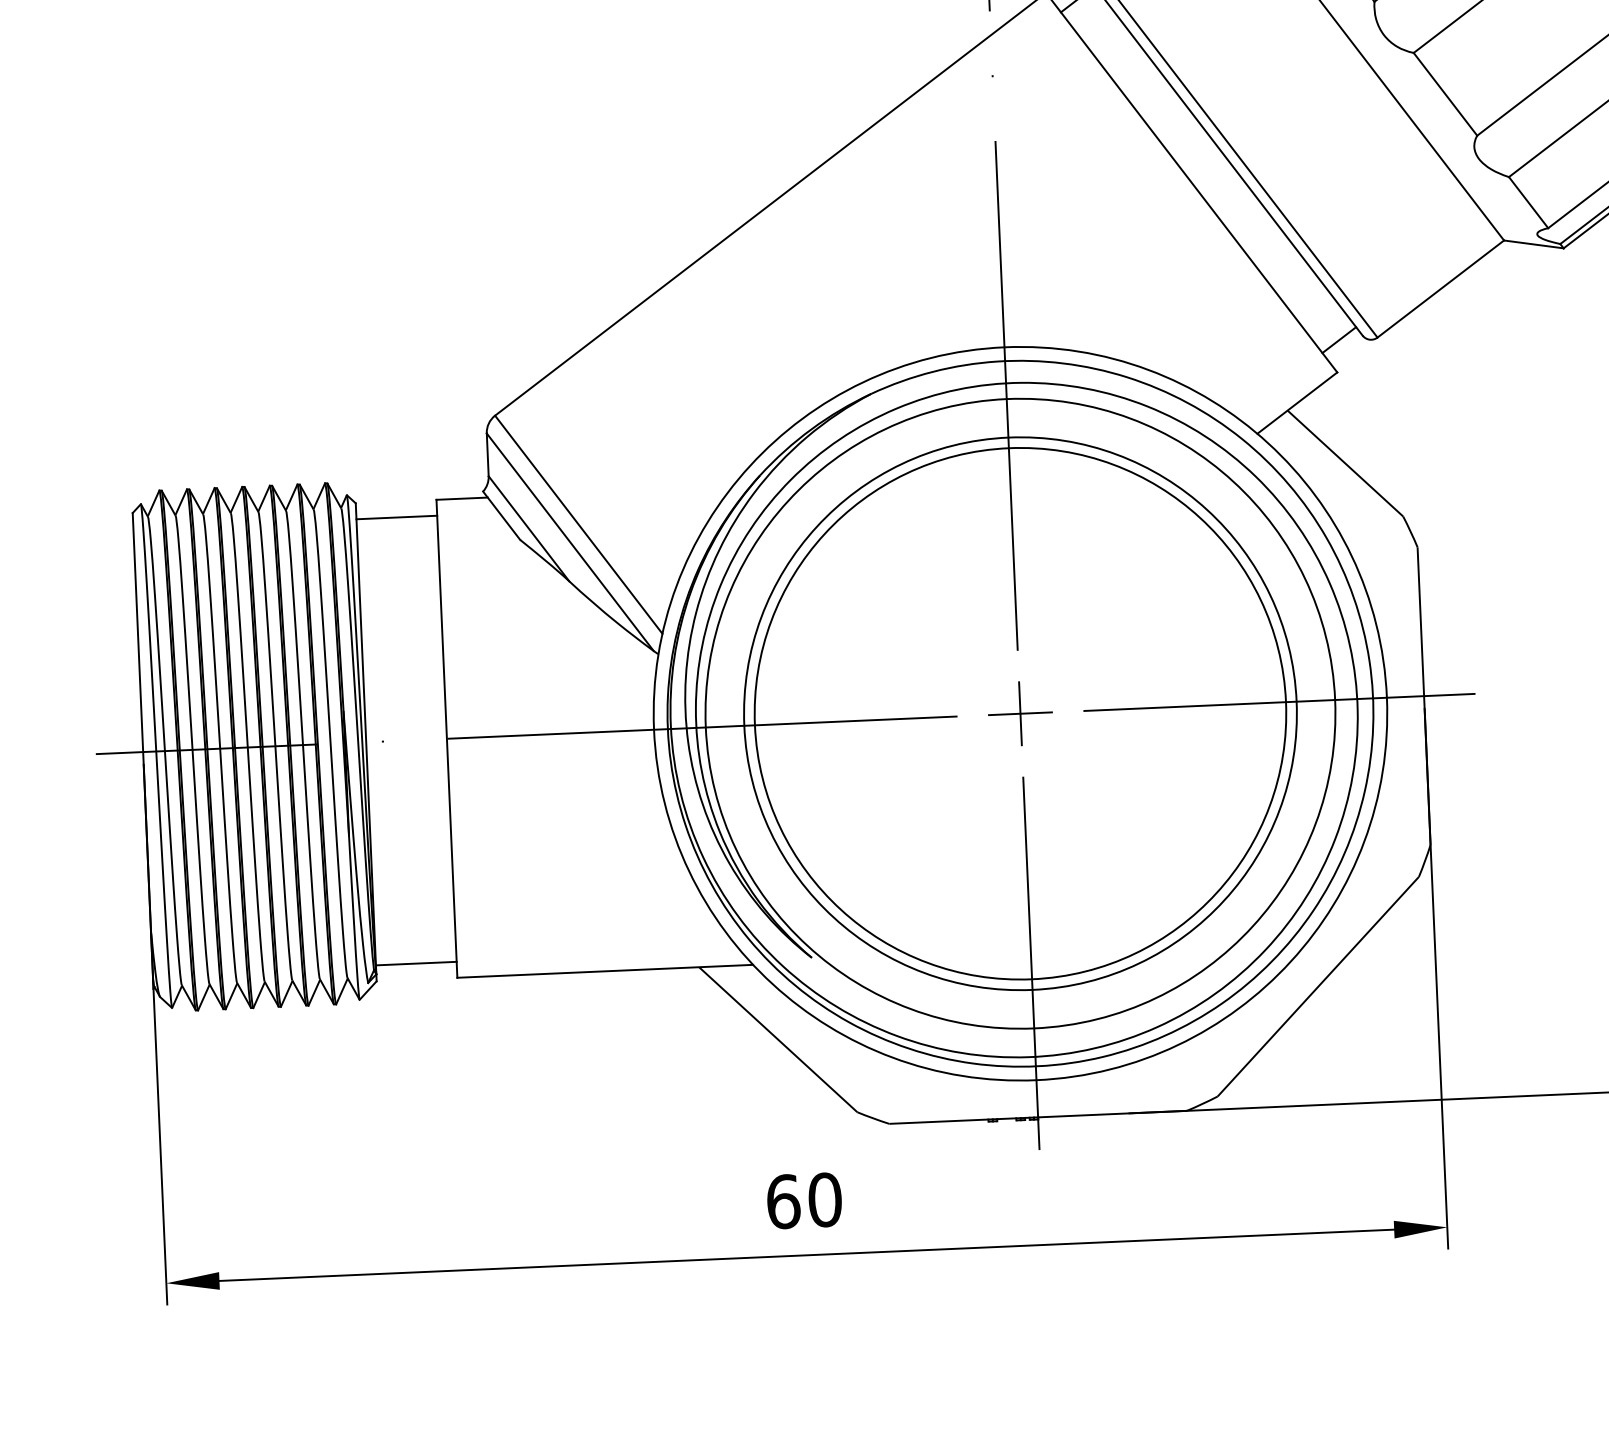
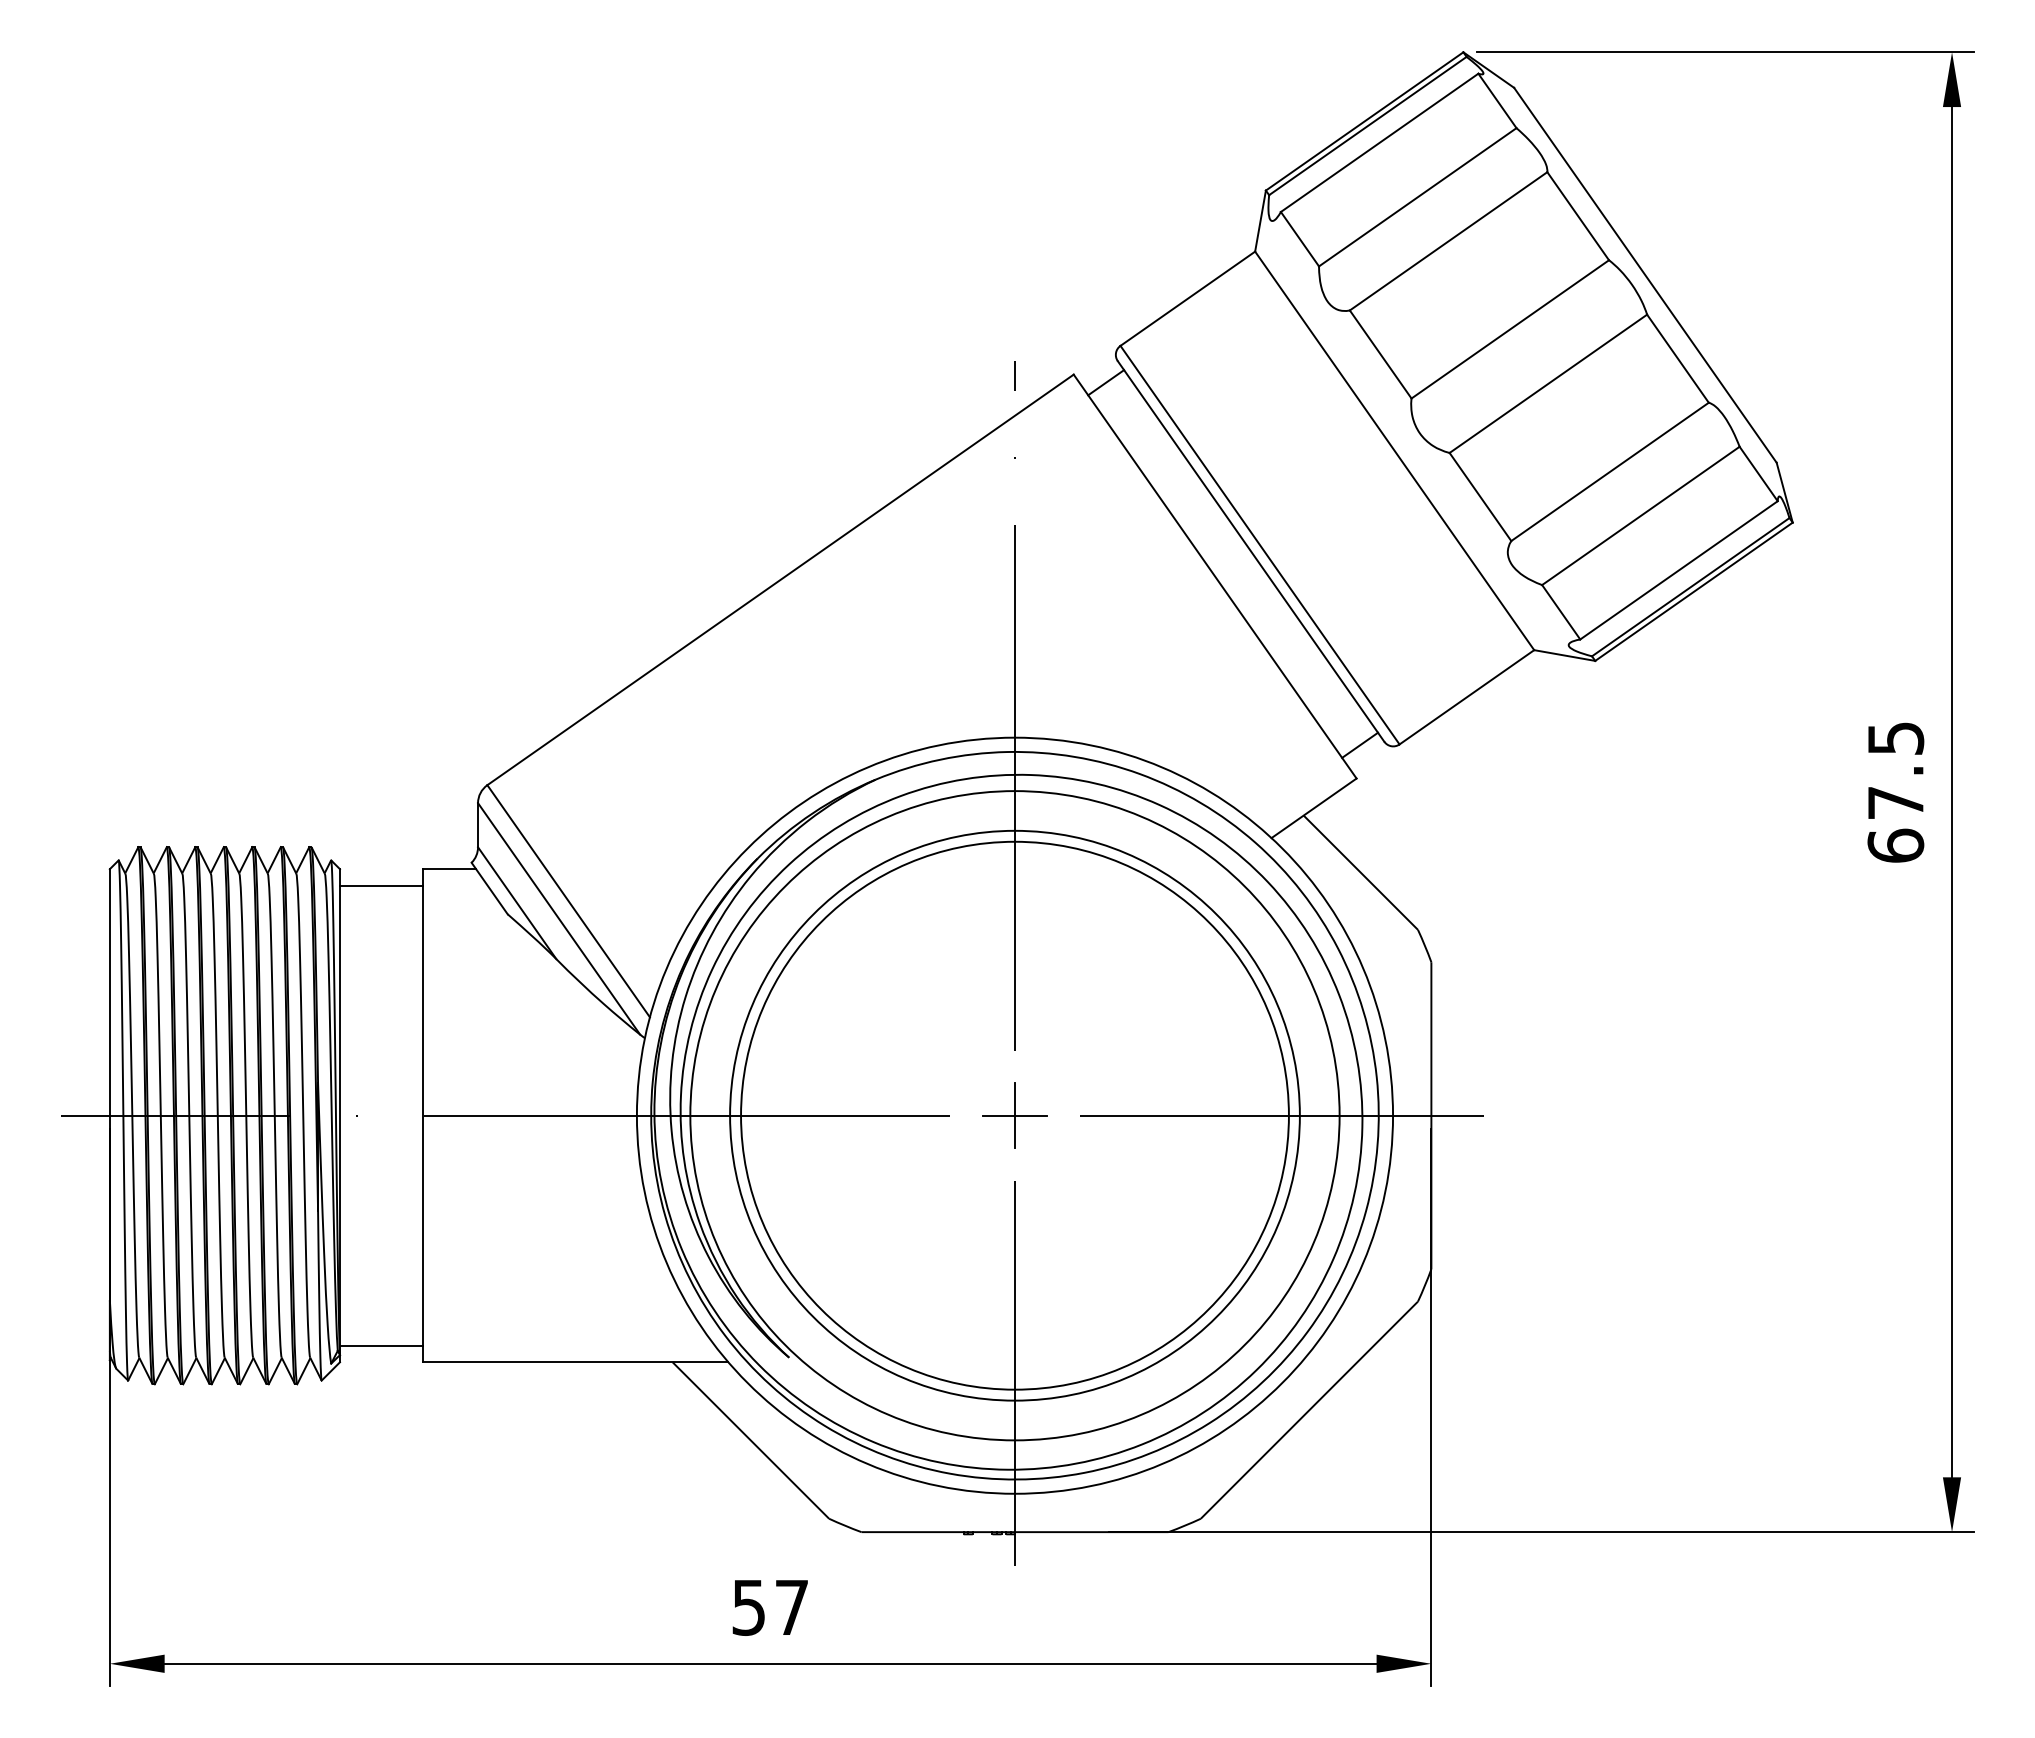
text: (804, 1200) -> (770, 1607), 60 -> 57

